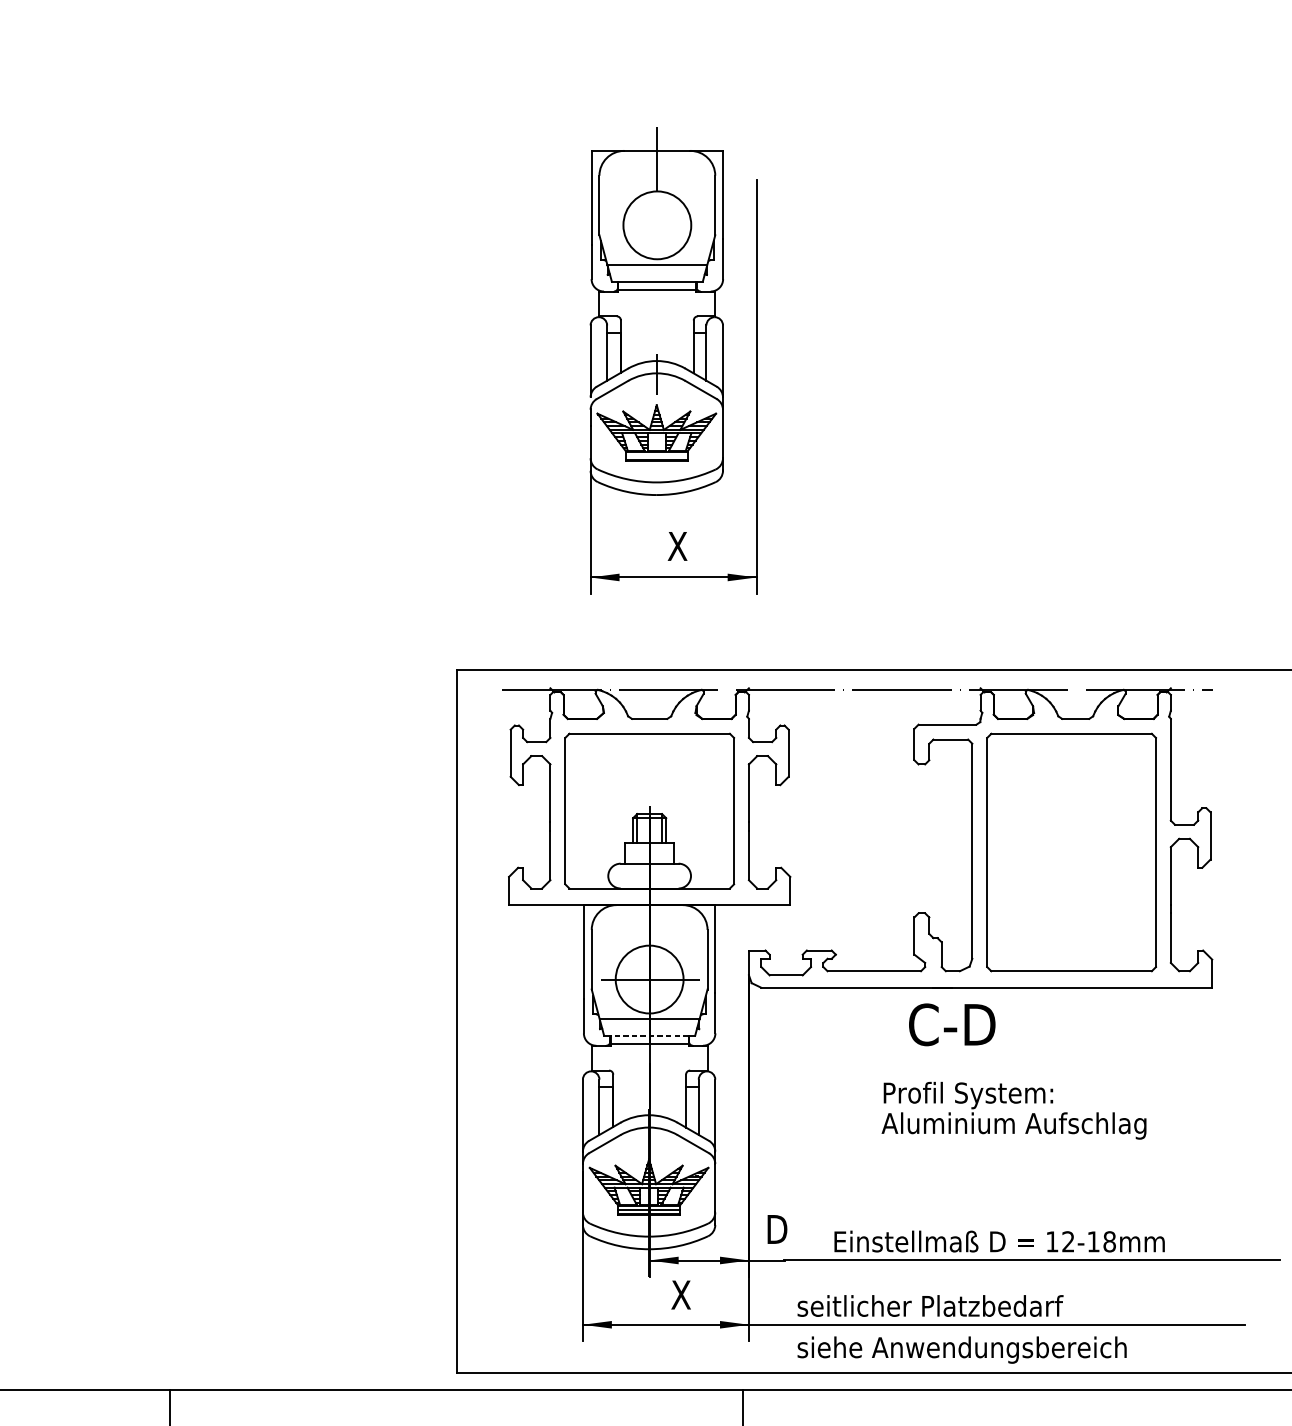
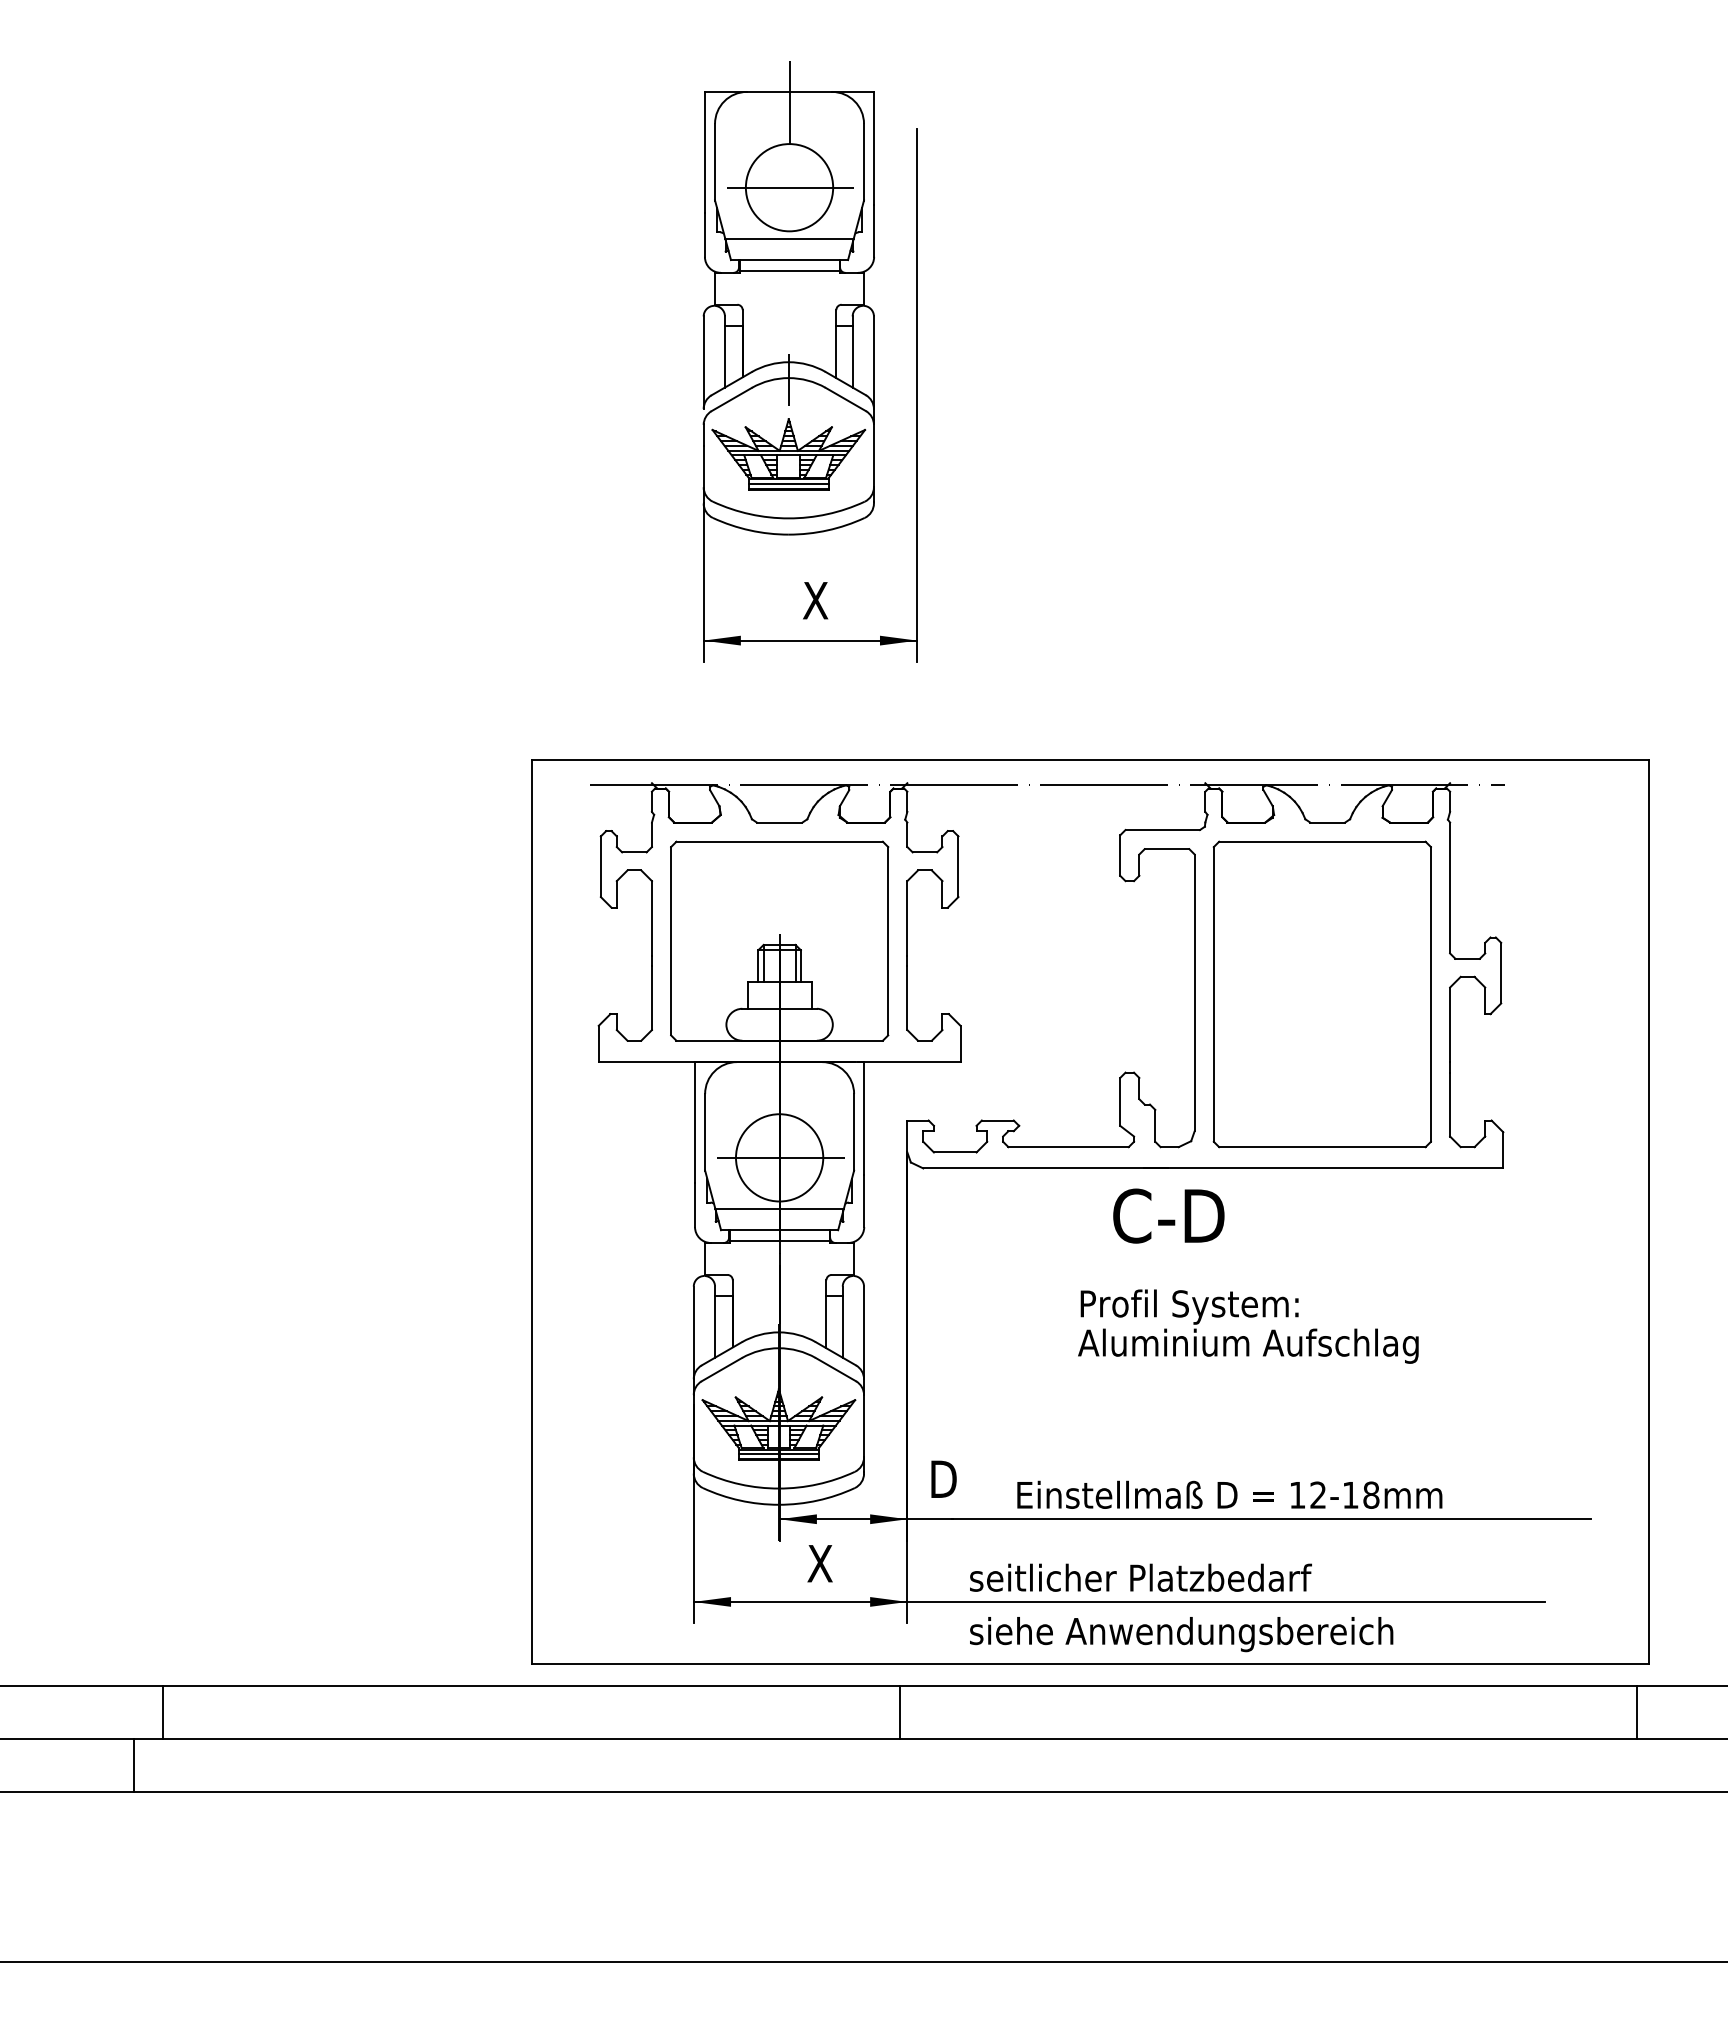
line: (657, 225) -> (789, 187), added
line: (656, 456) -> (788, 484), added
line: (649, 1036) -> (779, 1230), dashed -> solid

